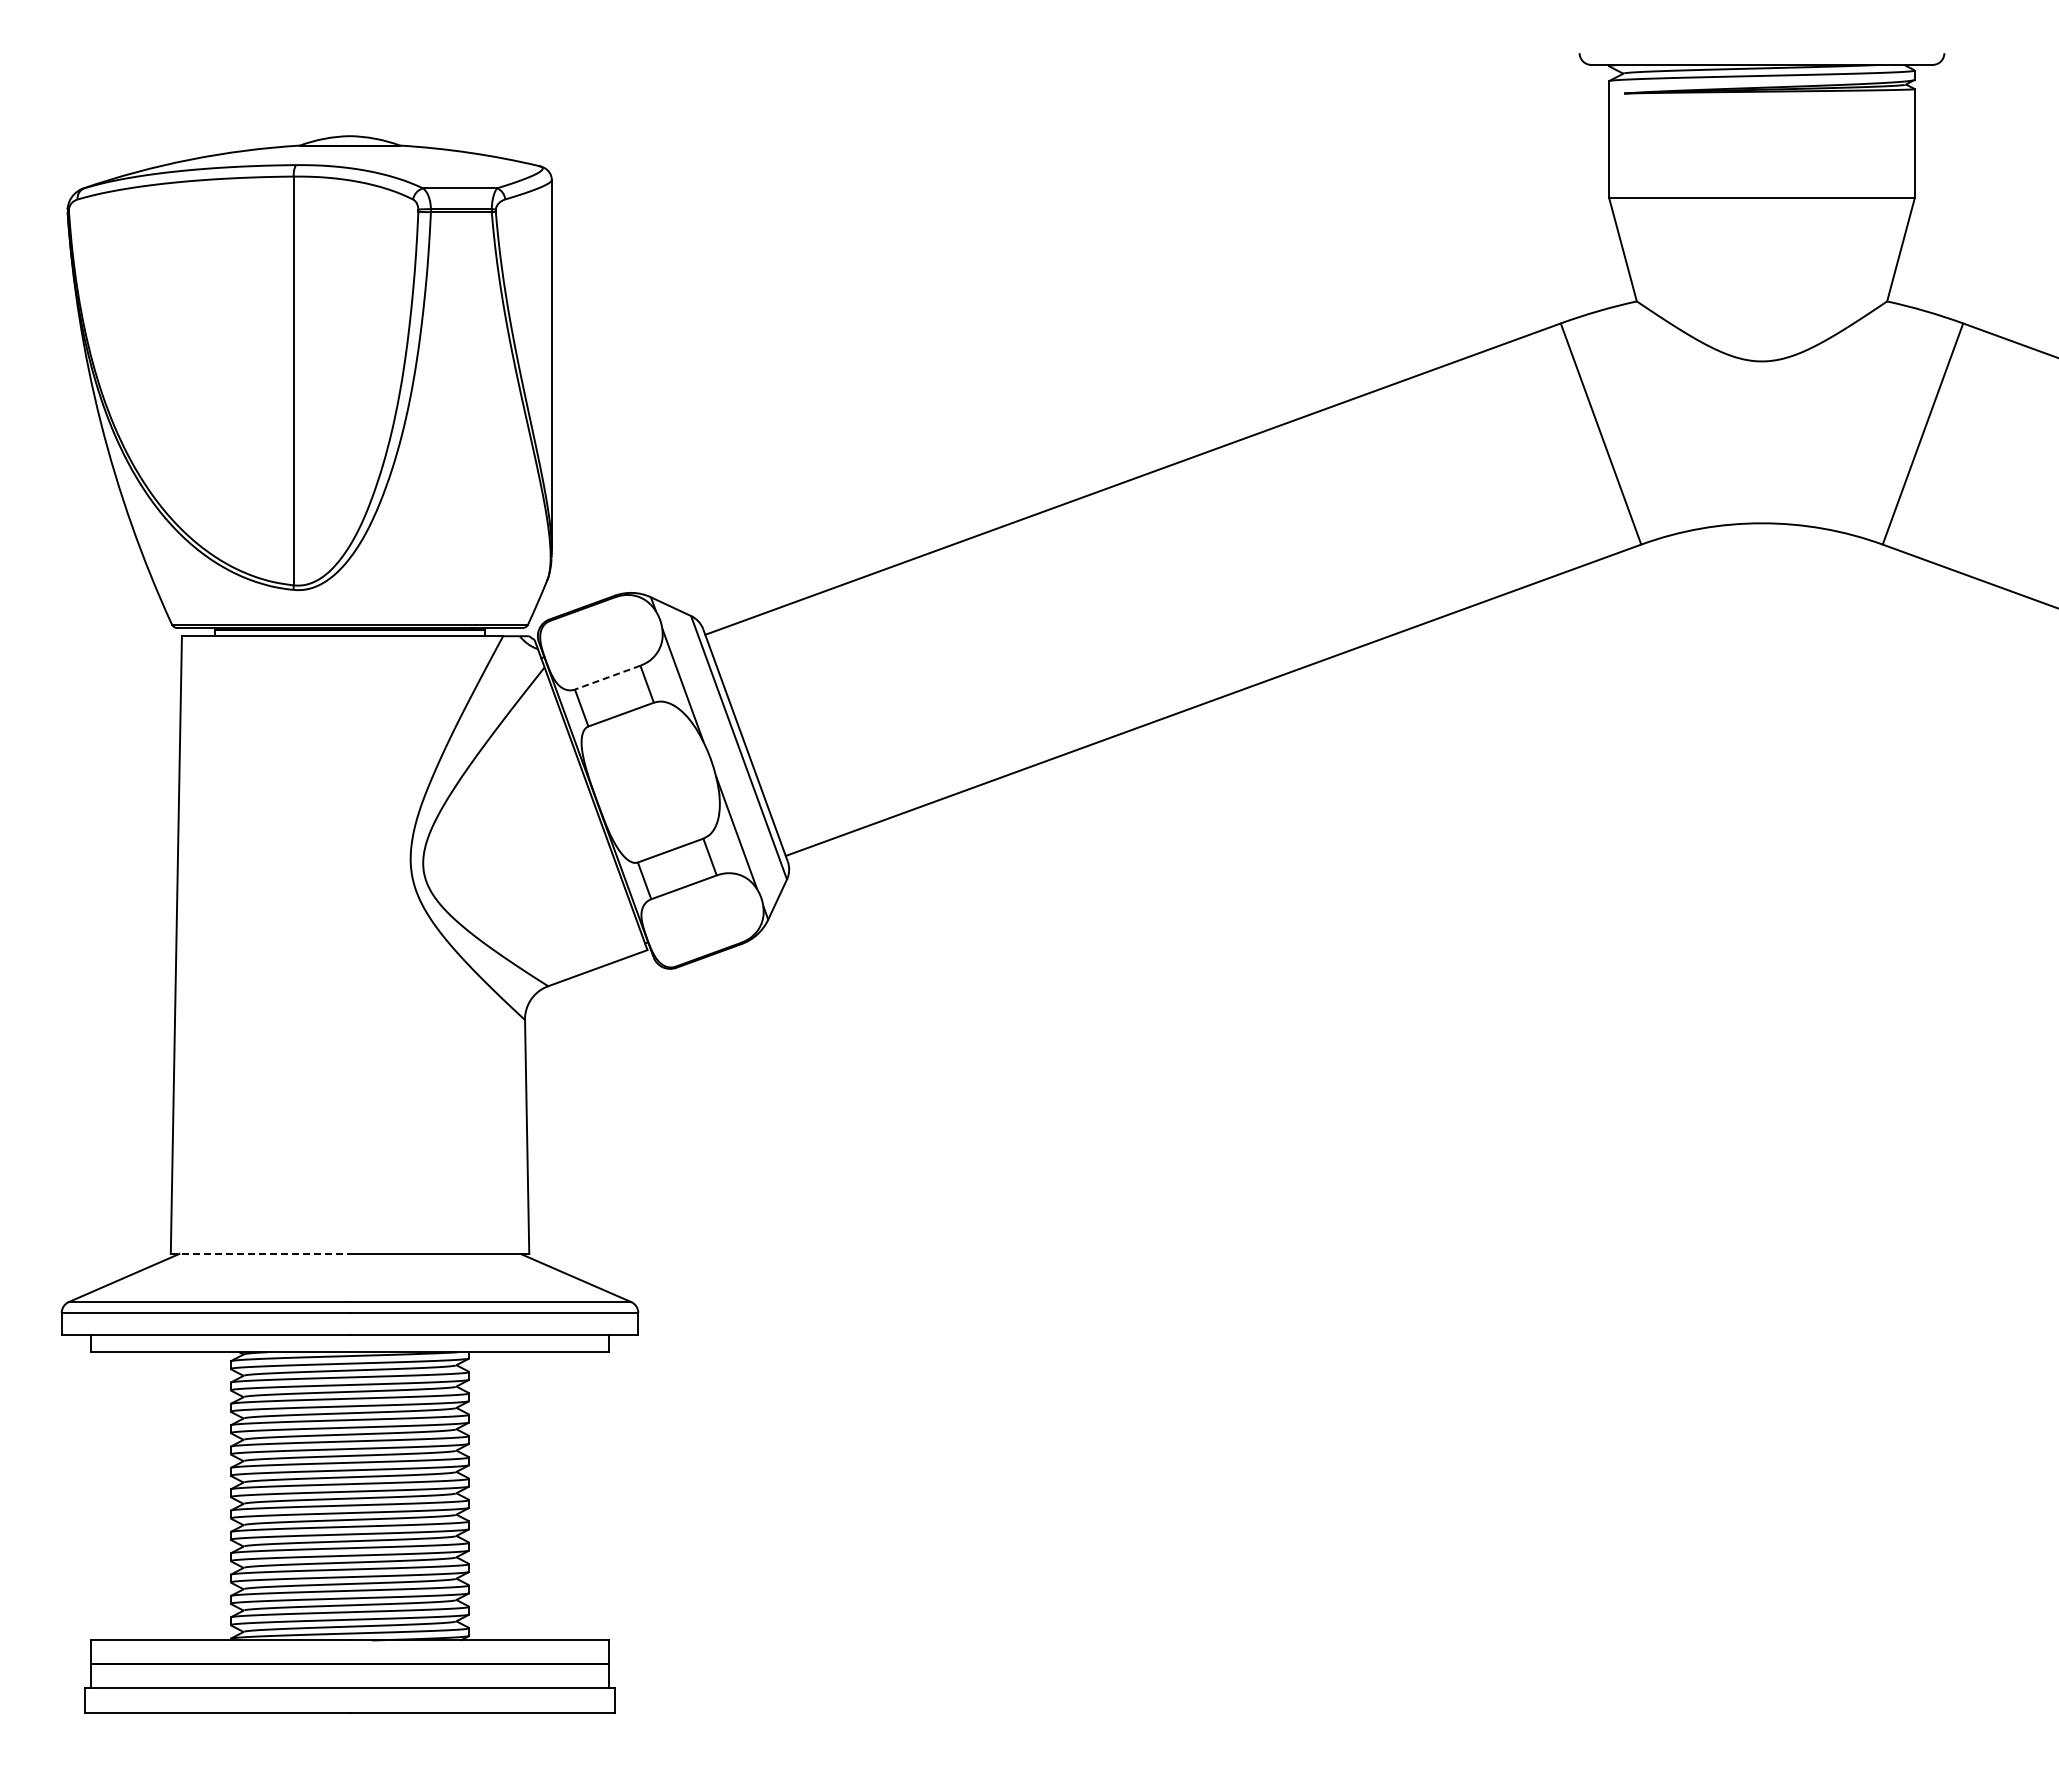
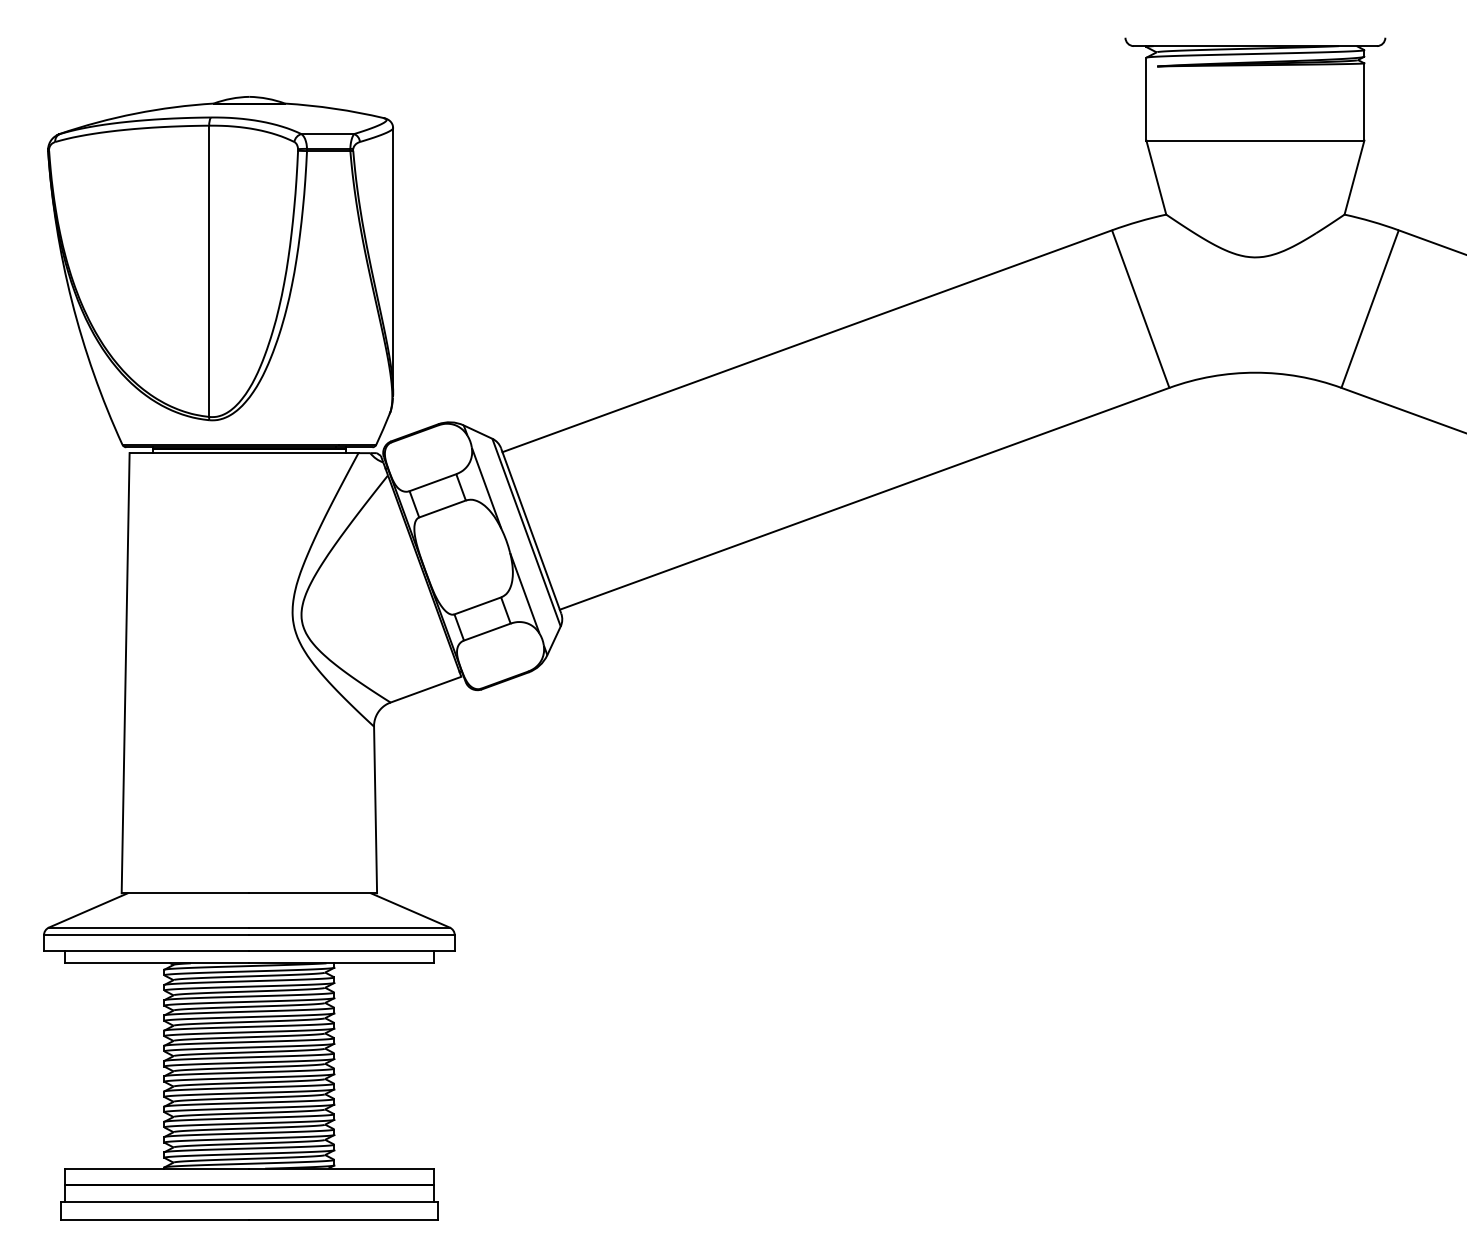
line: (607, 677) -> (432, 482), dashed -> solid
line: (260, 1253) -> (185, 892), dashed -> solid

